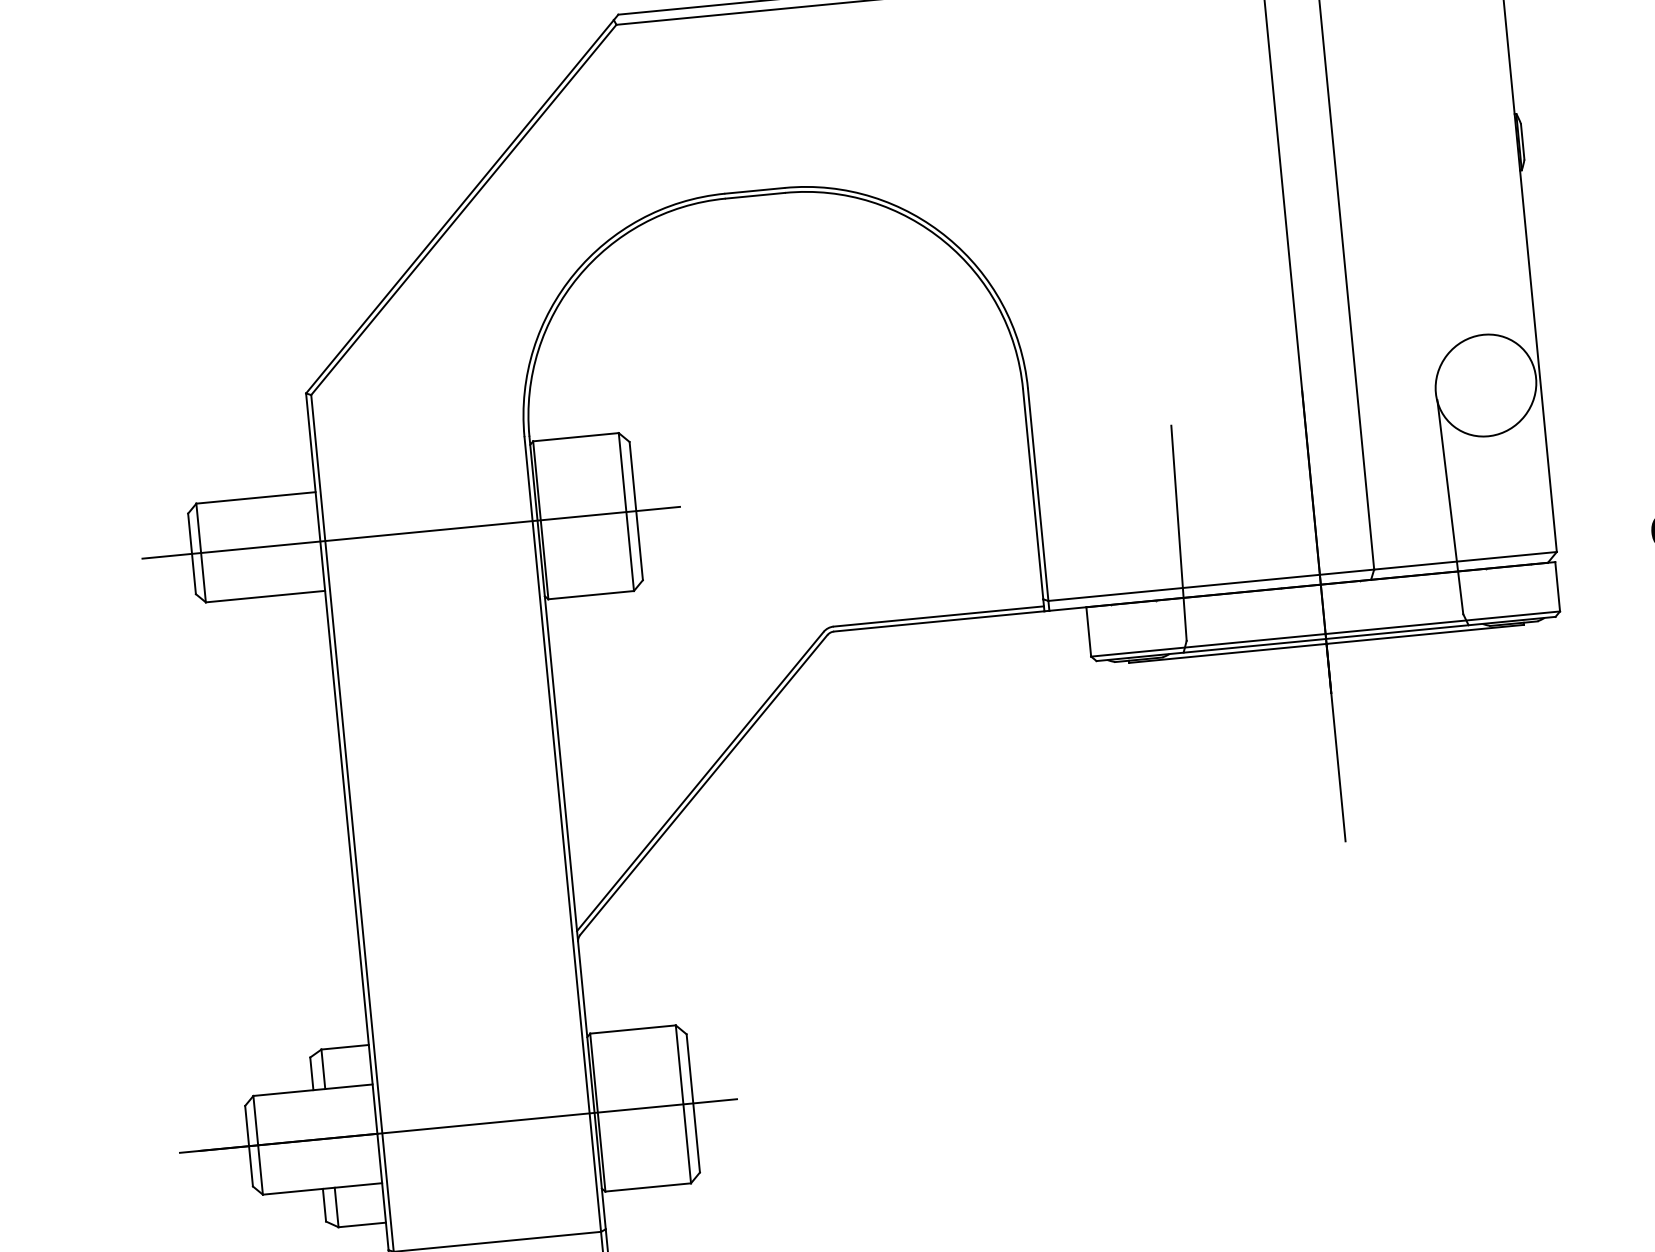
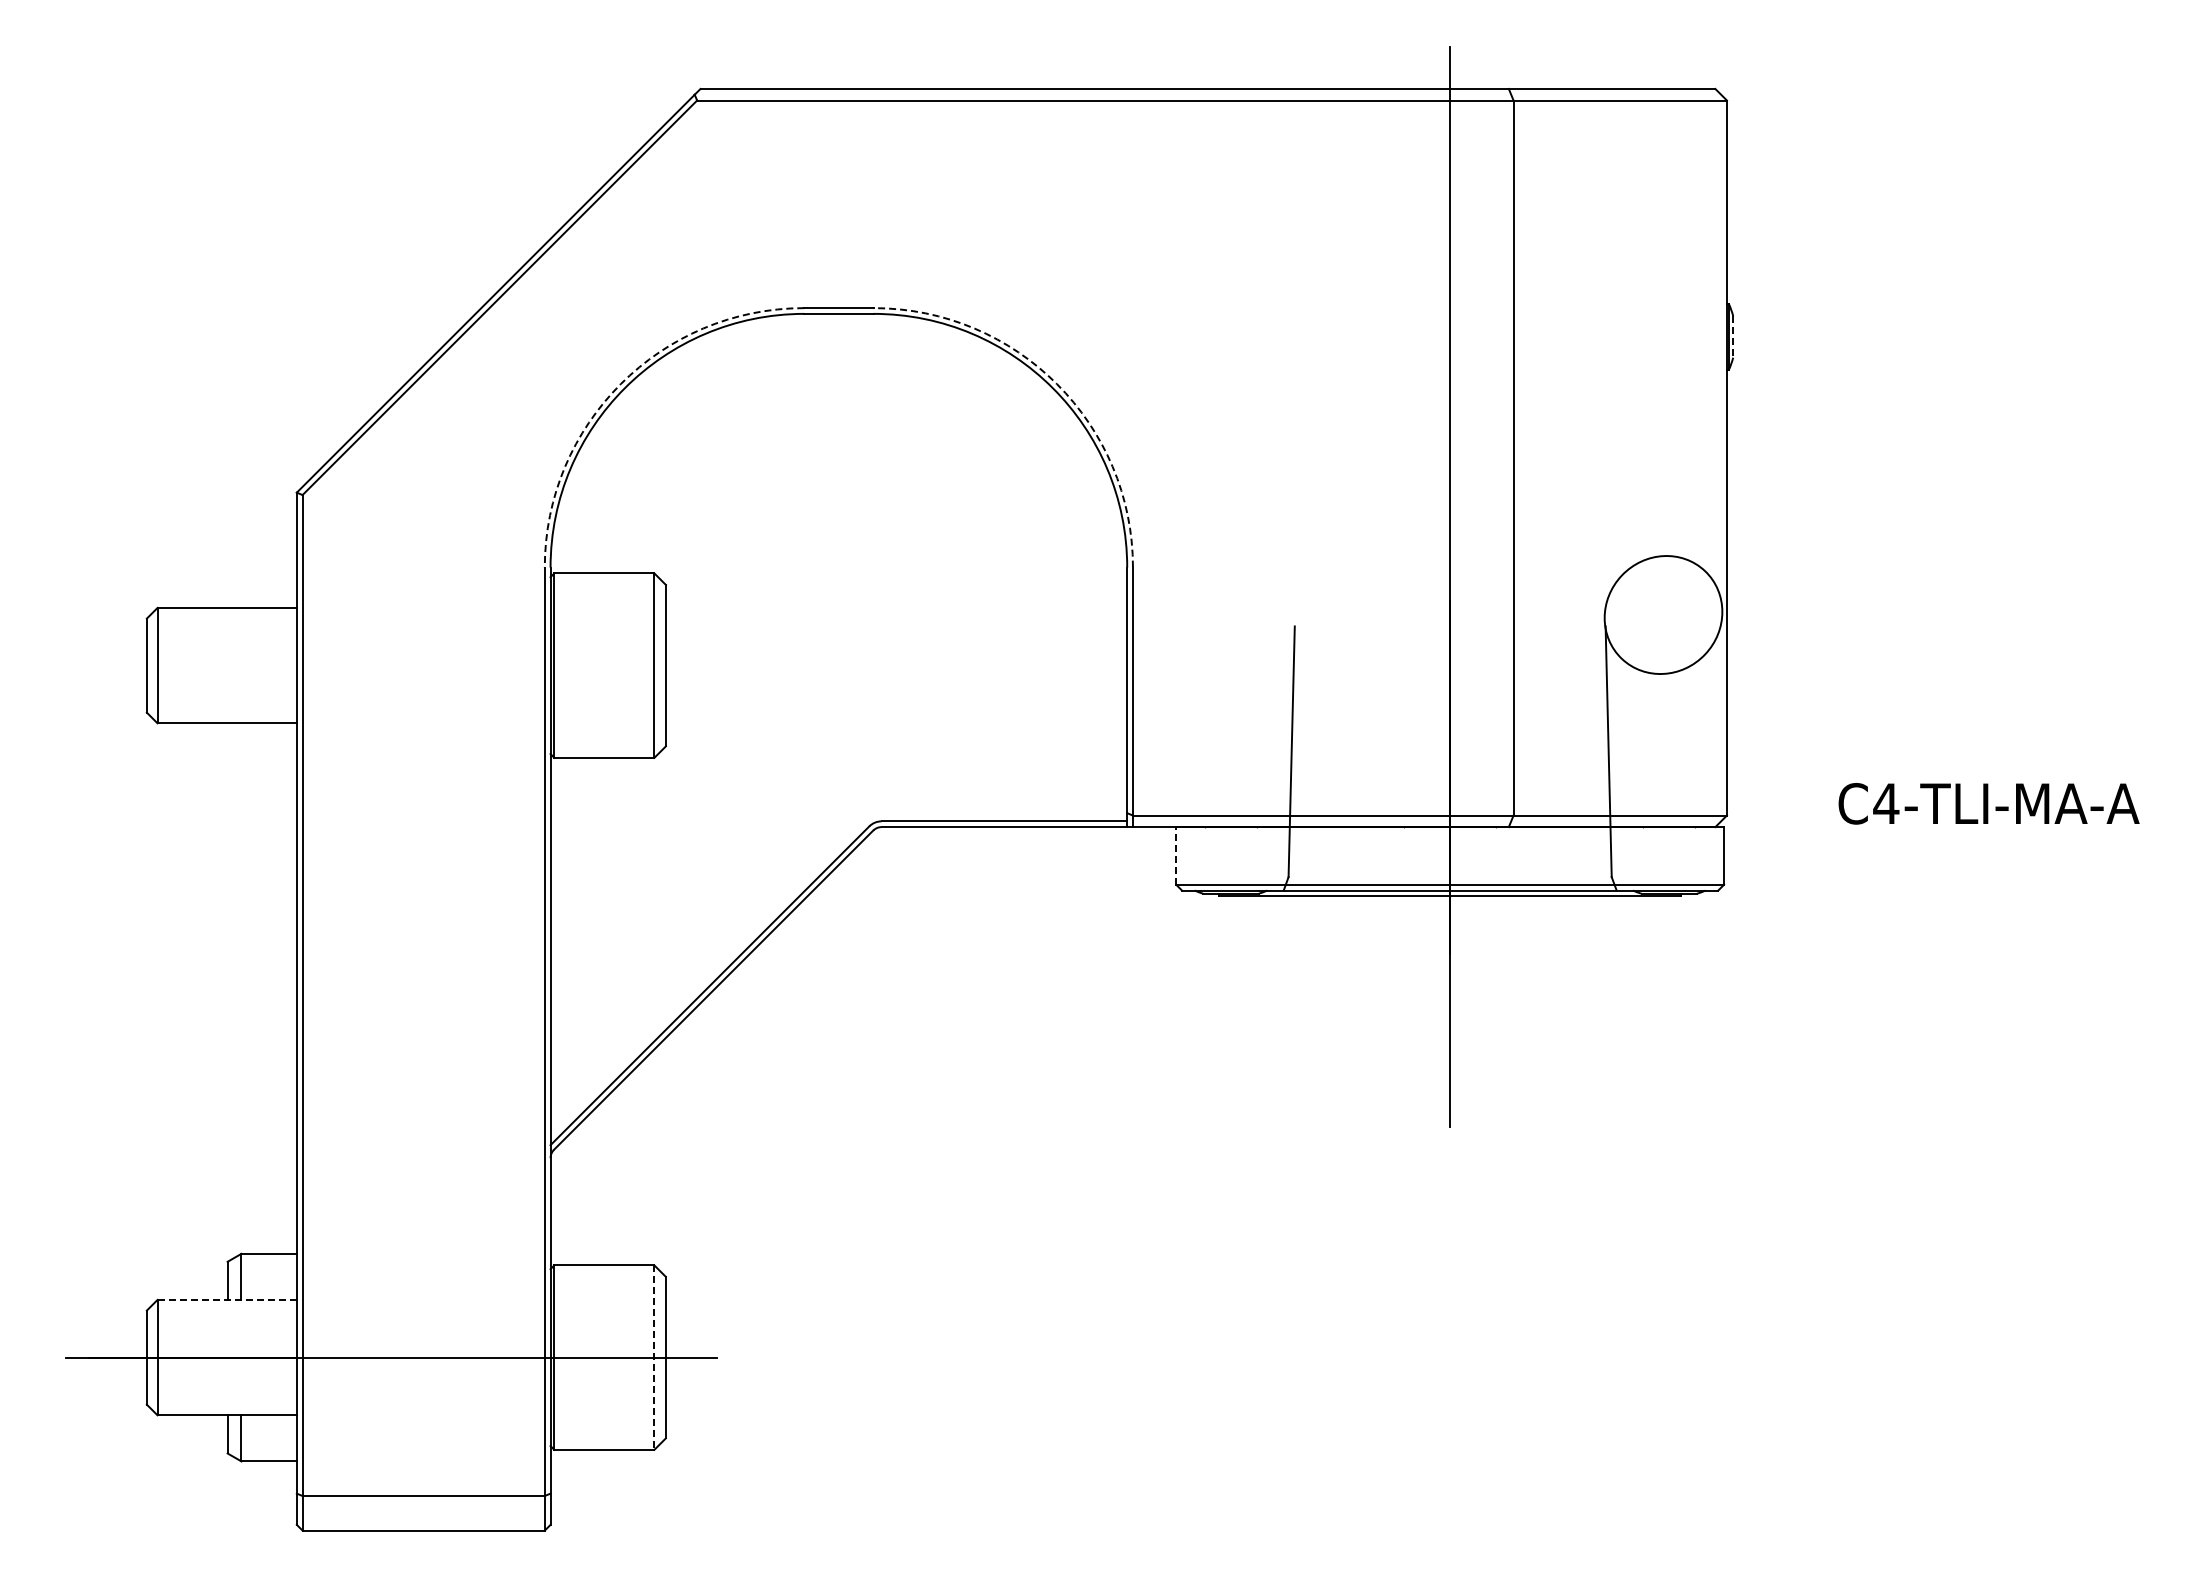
line: (1522, 141) -> (1733, 336), solid -> dashed
arc: (947, 238) -> (1056, 384), solid -> dashed
arc: (574, 274) -> (620, 384), solid -> dashed
line: (410, 532) -> (402, 665), removed
line: (1088, 631) -> (1176, 855), solid -> dashed
line: (313, 1089) -> (227, 1299), solid -> dashed
line: (683, 1105) -> (654, 1358), solid -> dashed

